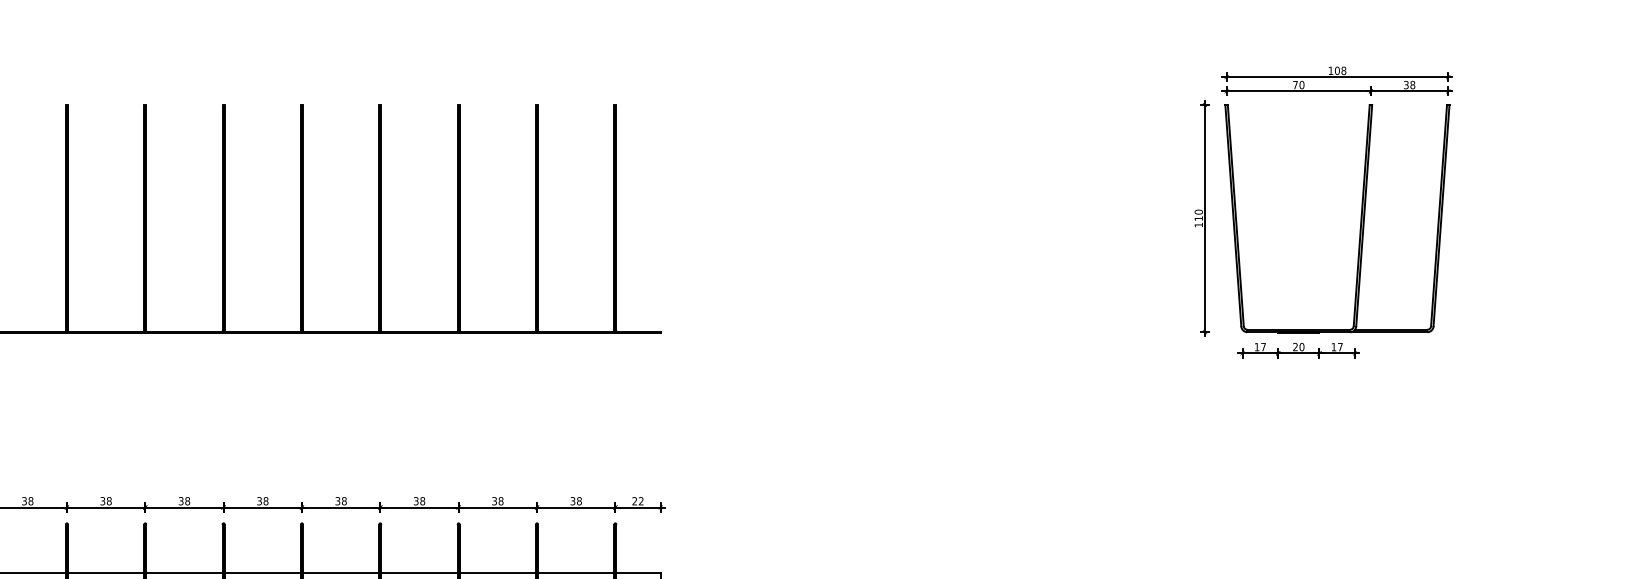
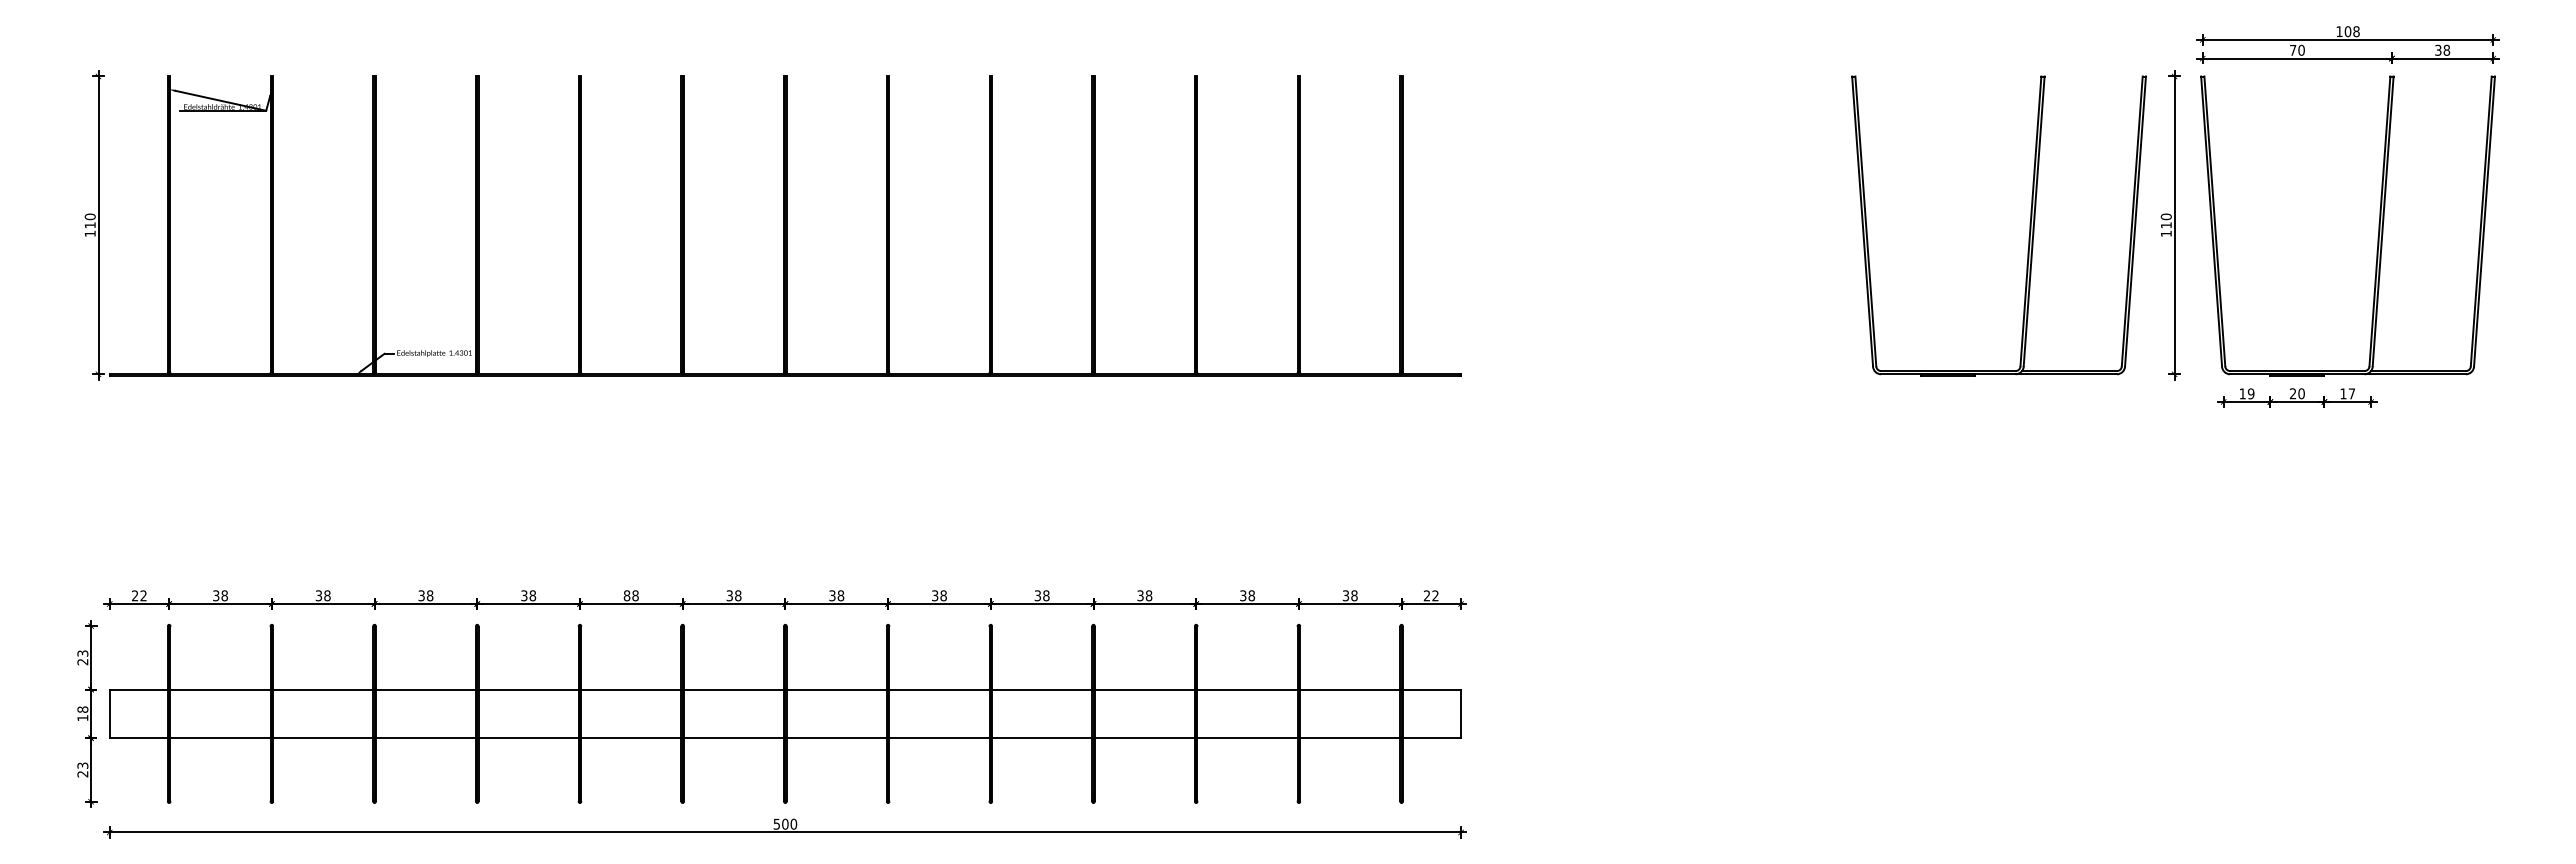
part: (1094, 218) -> (2029, 225), added
text: (1263, 346) -> (2250, 393), 17 -> 19
text: (24, 500) -> (626, 595), 38 -> 88

